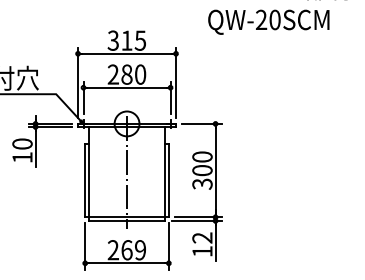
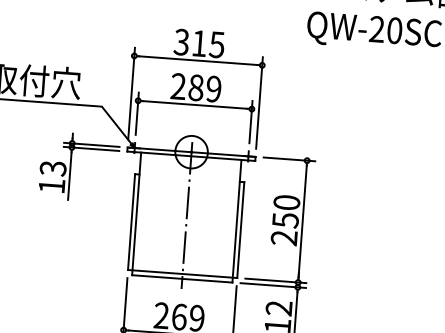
text: (140, 74) -> (213, 88), 280 -> 289
text: (22, 143) -> (53, 167), 10 -> 13
text: (202, 177) -> (284, 229), 300 -> 250

